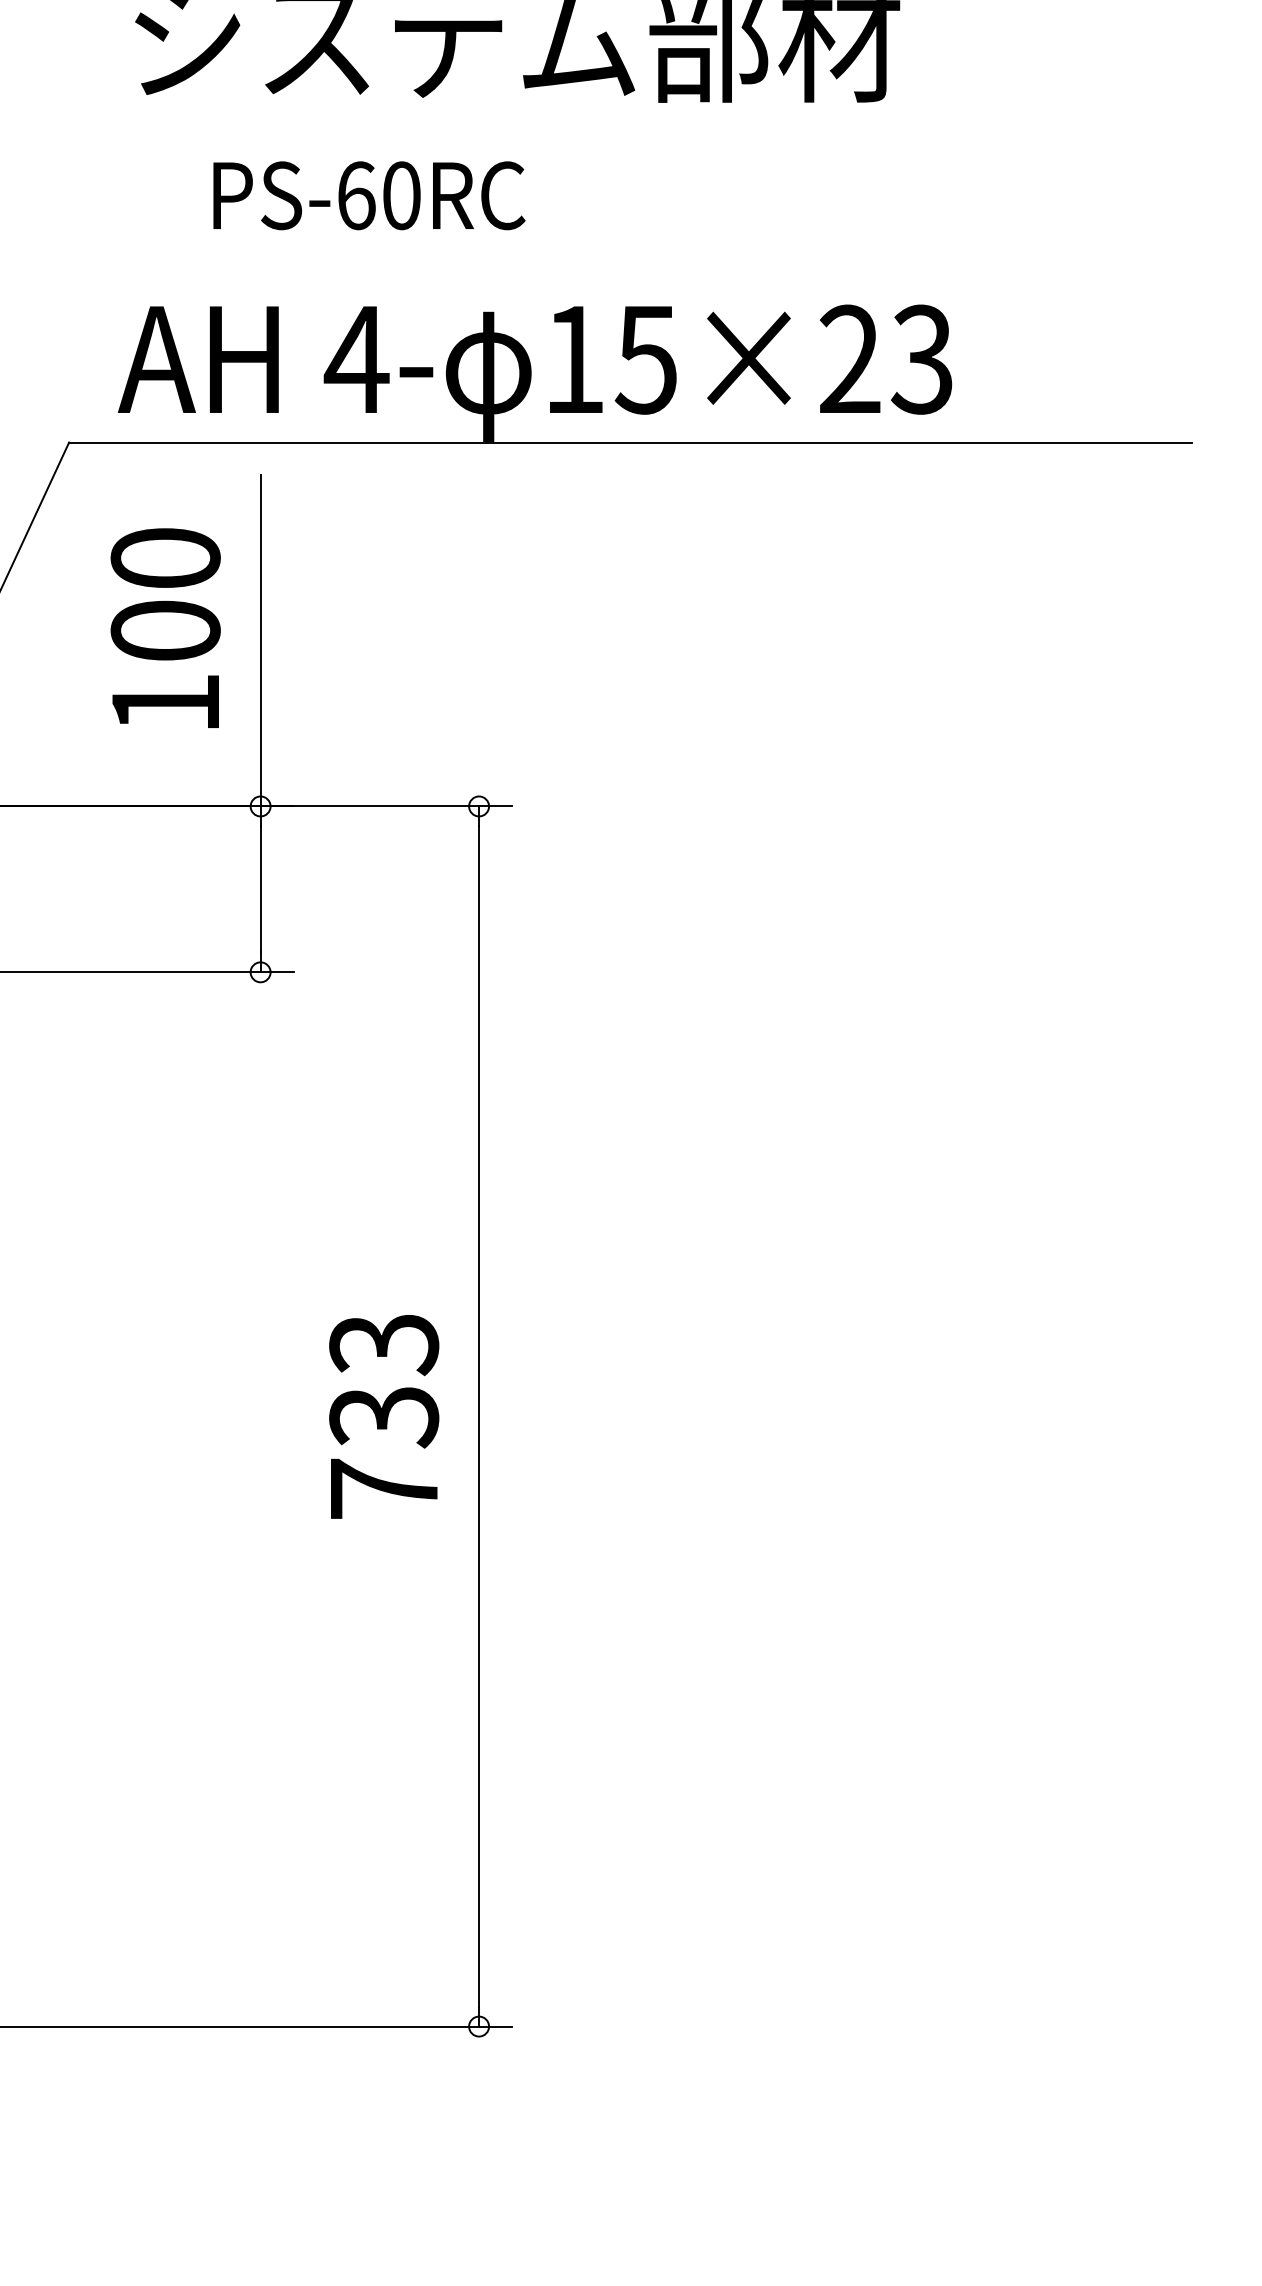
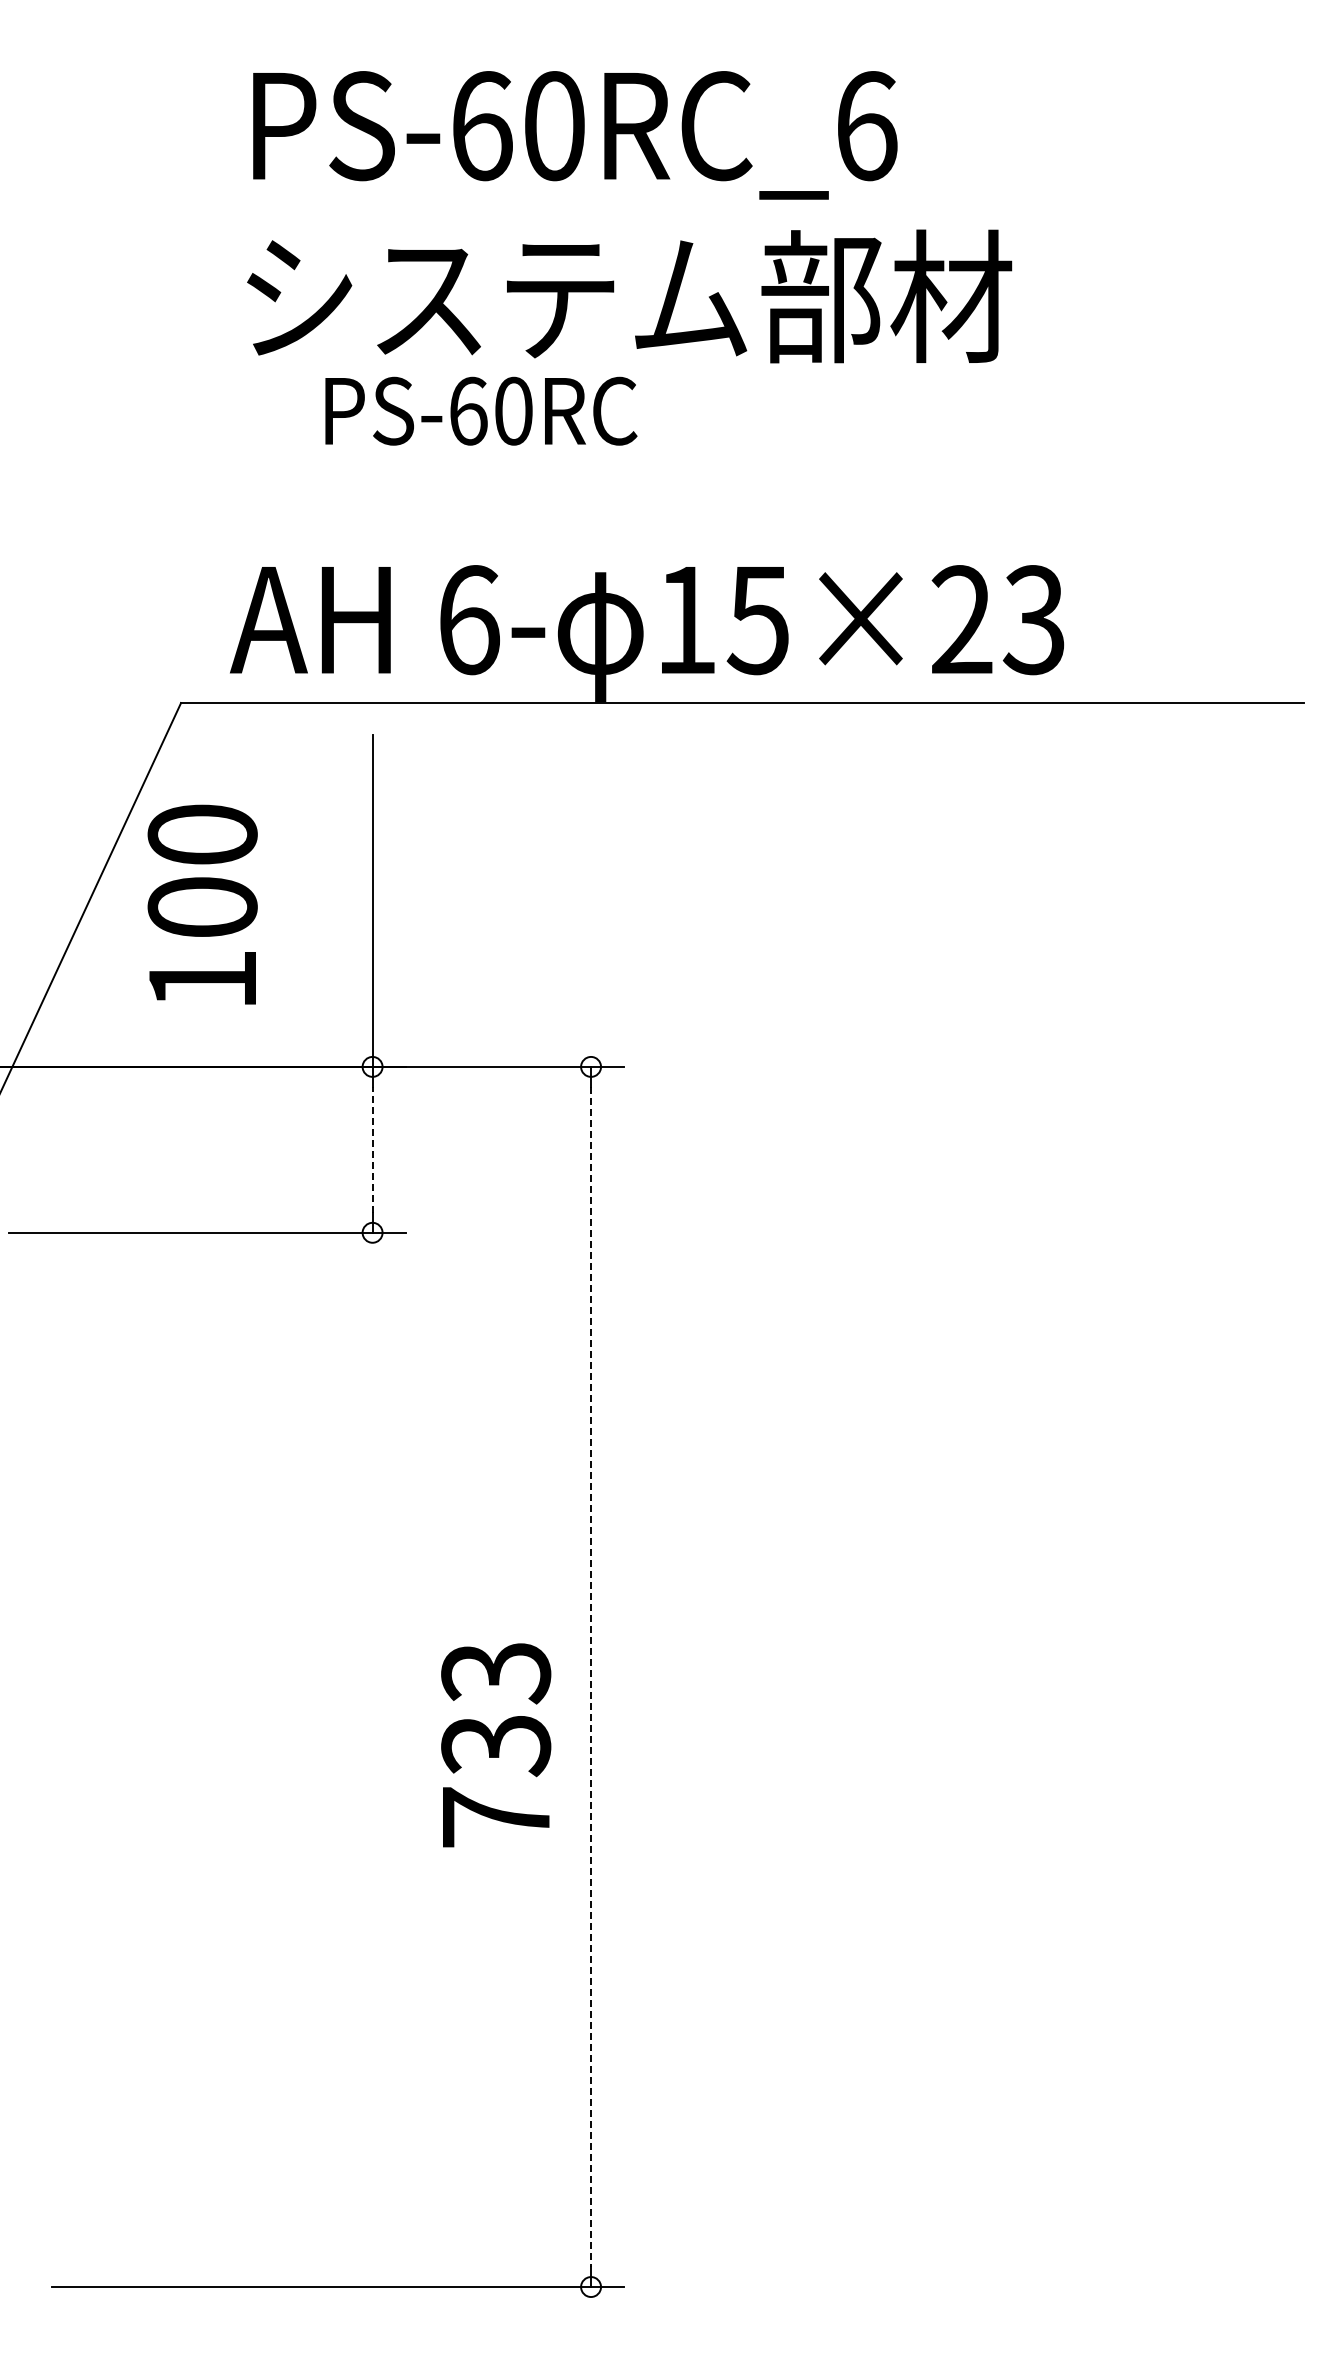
text: (369, 195) -> (481, 410), moved
text: (356, 360) -> (468, 620), 4- -> 6-
text: (165, 628) -> (202, 904), moved
line: (260, 889) -> (372, 1149), solid -> dashed
text: (384, 1417) -> (496, 1745), moved
line: (479, 1417) -> (591, 1677), solid -> dashed

